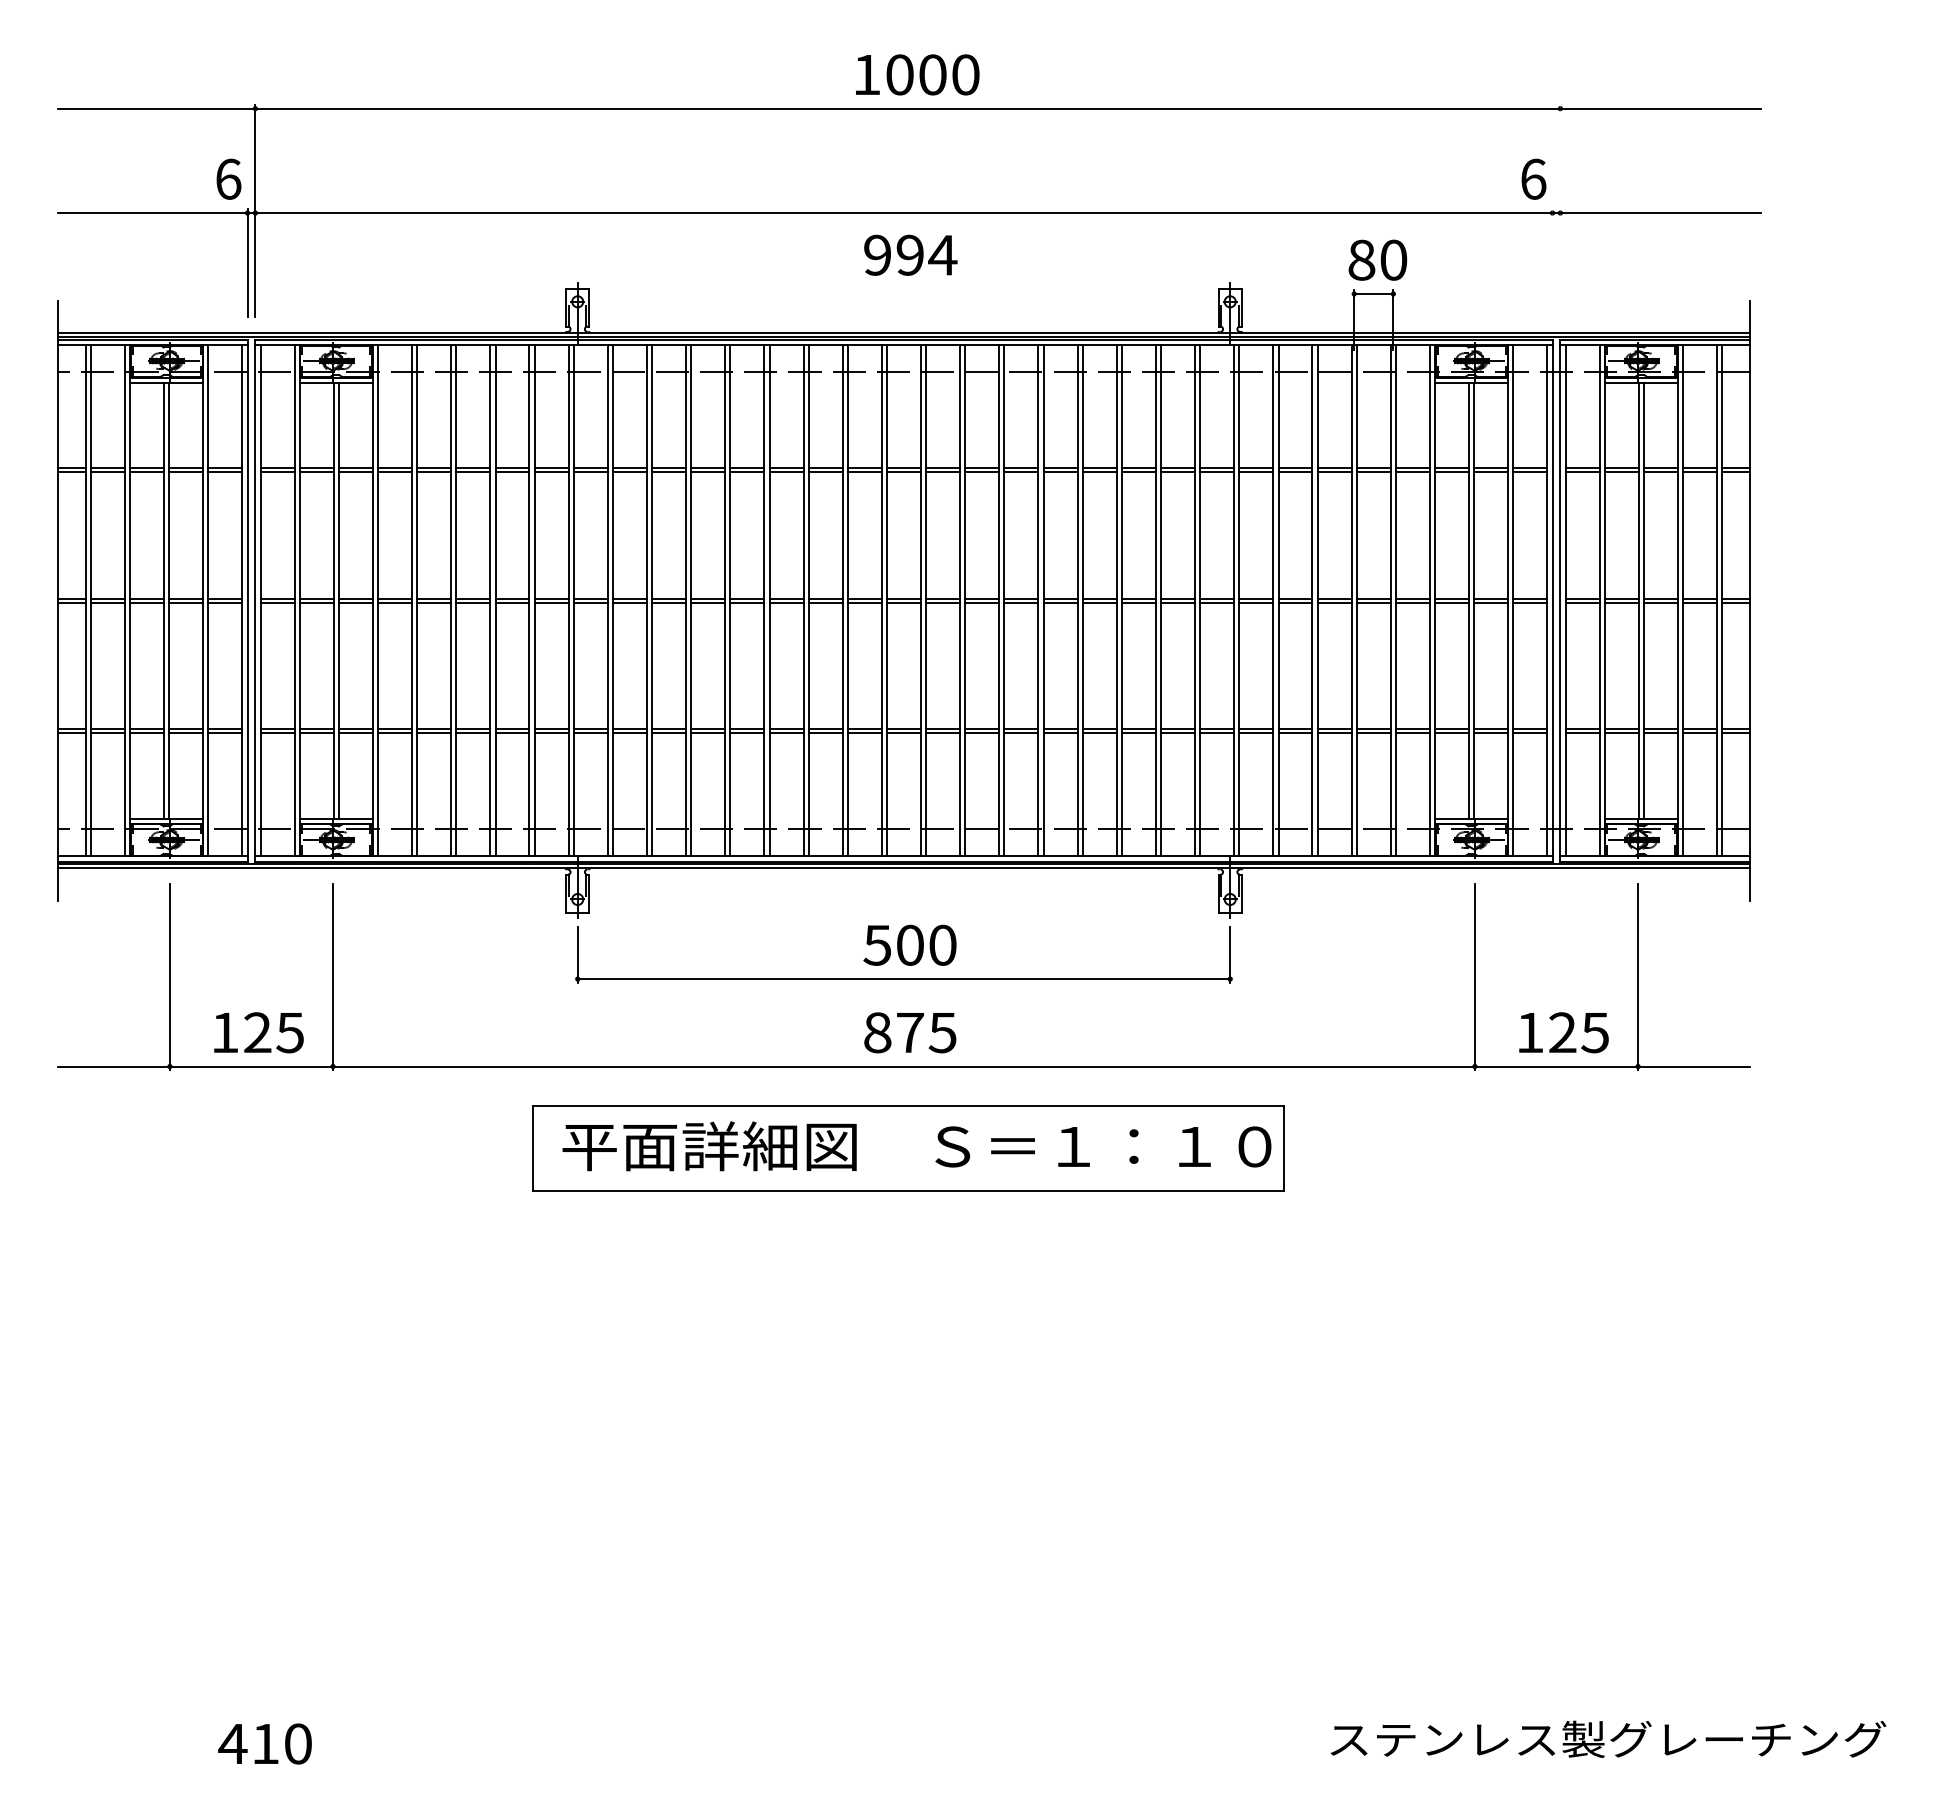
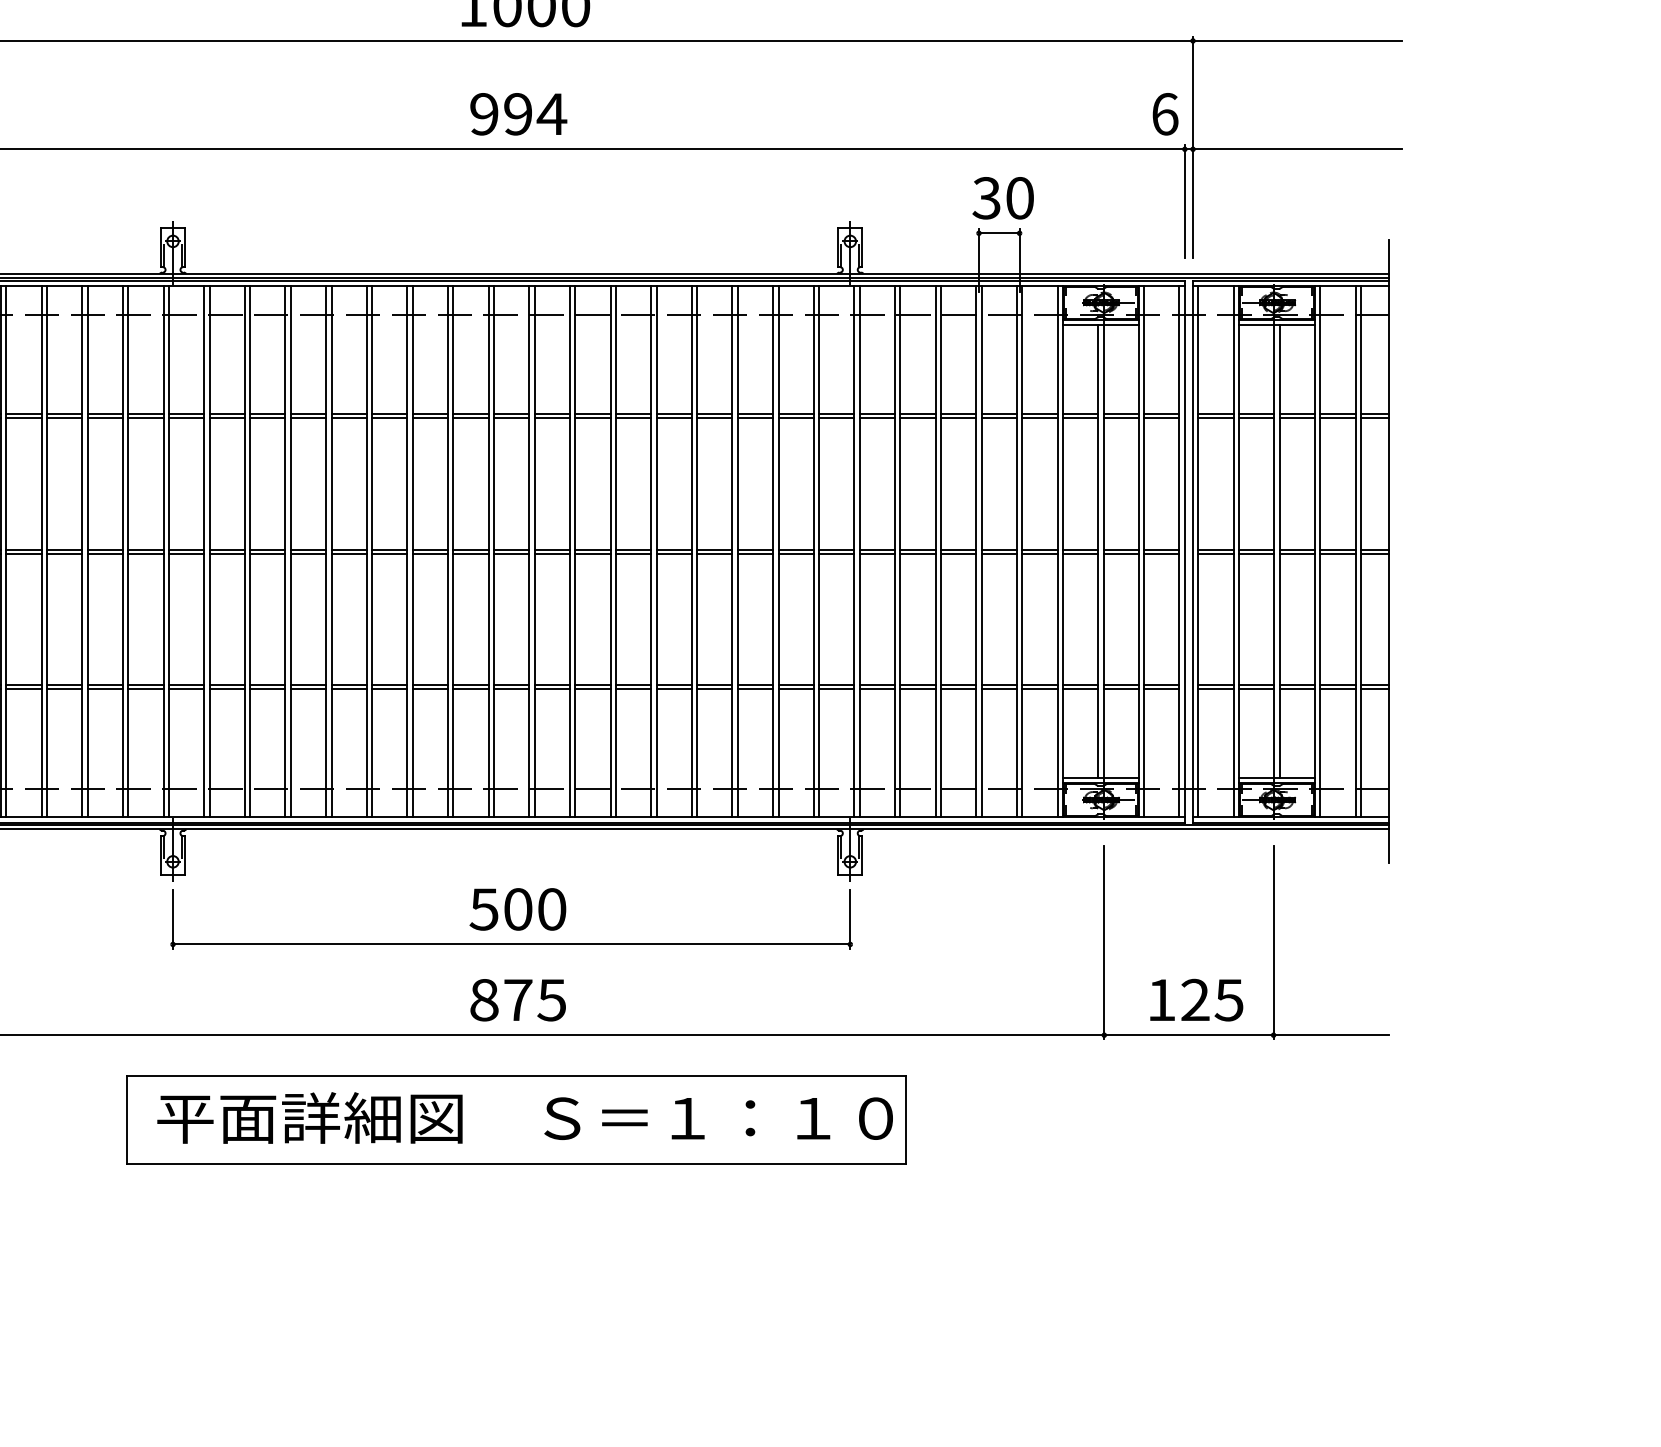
line: (1560, 210) -> (1193, 146), added
text: (910, 254) -> (518, 113), moved
text: (1361, 259) -> (986, 197), 80 -> 30
line: (1552, 263) -> (1184, 201), added

